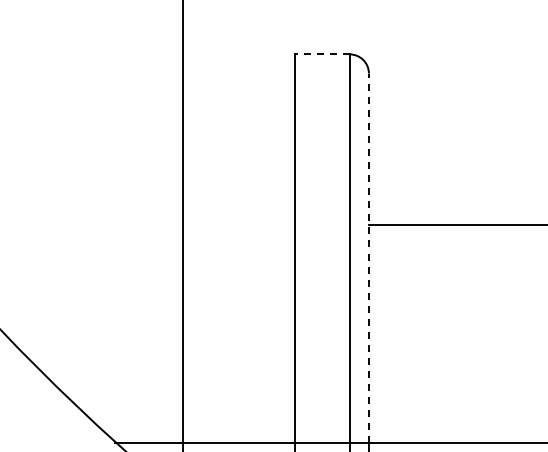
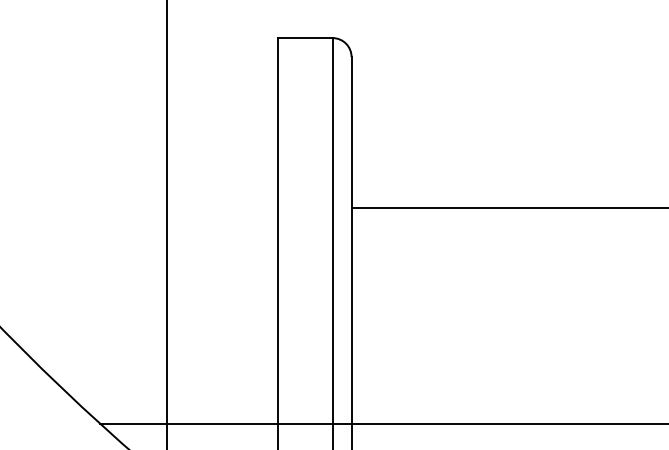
line: (322, 54) -> (305, 38), dashed -> solid
line: (368, 258) -> (351, 240), dashed -> solid

